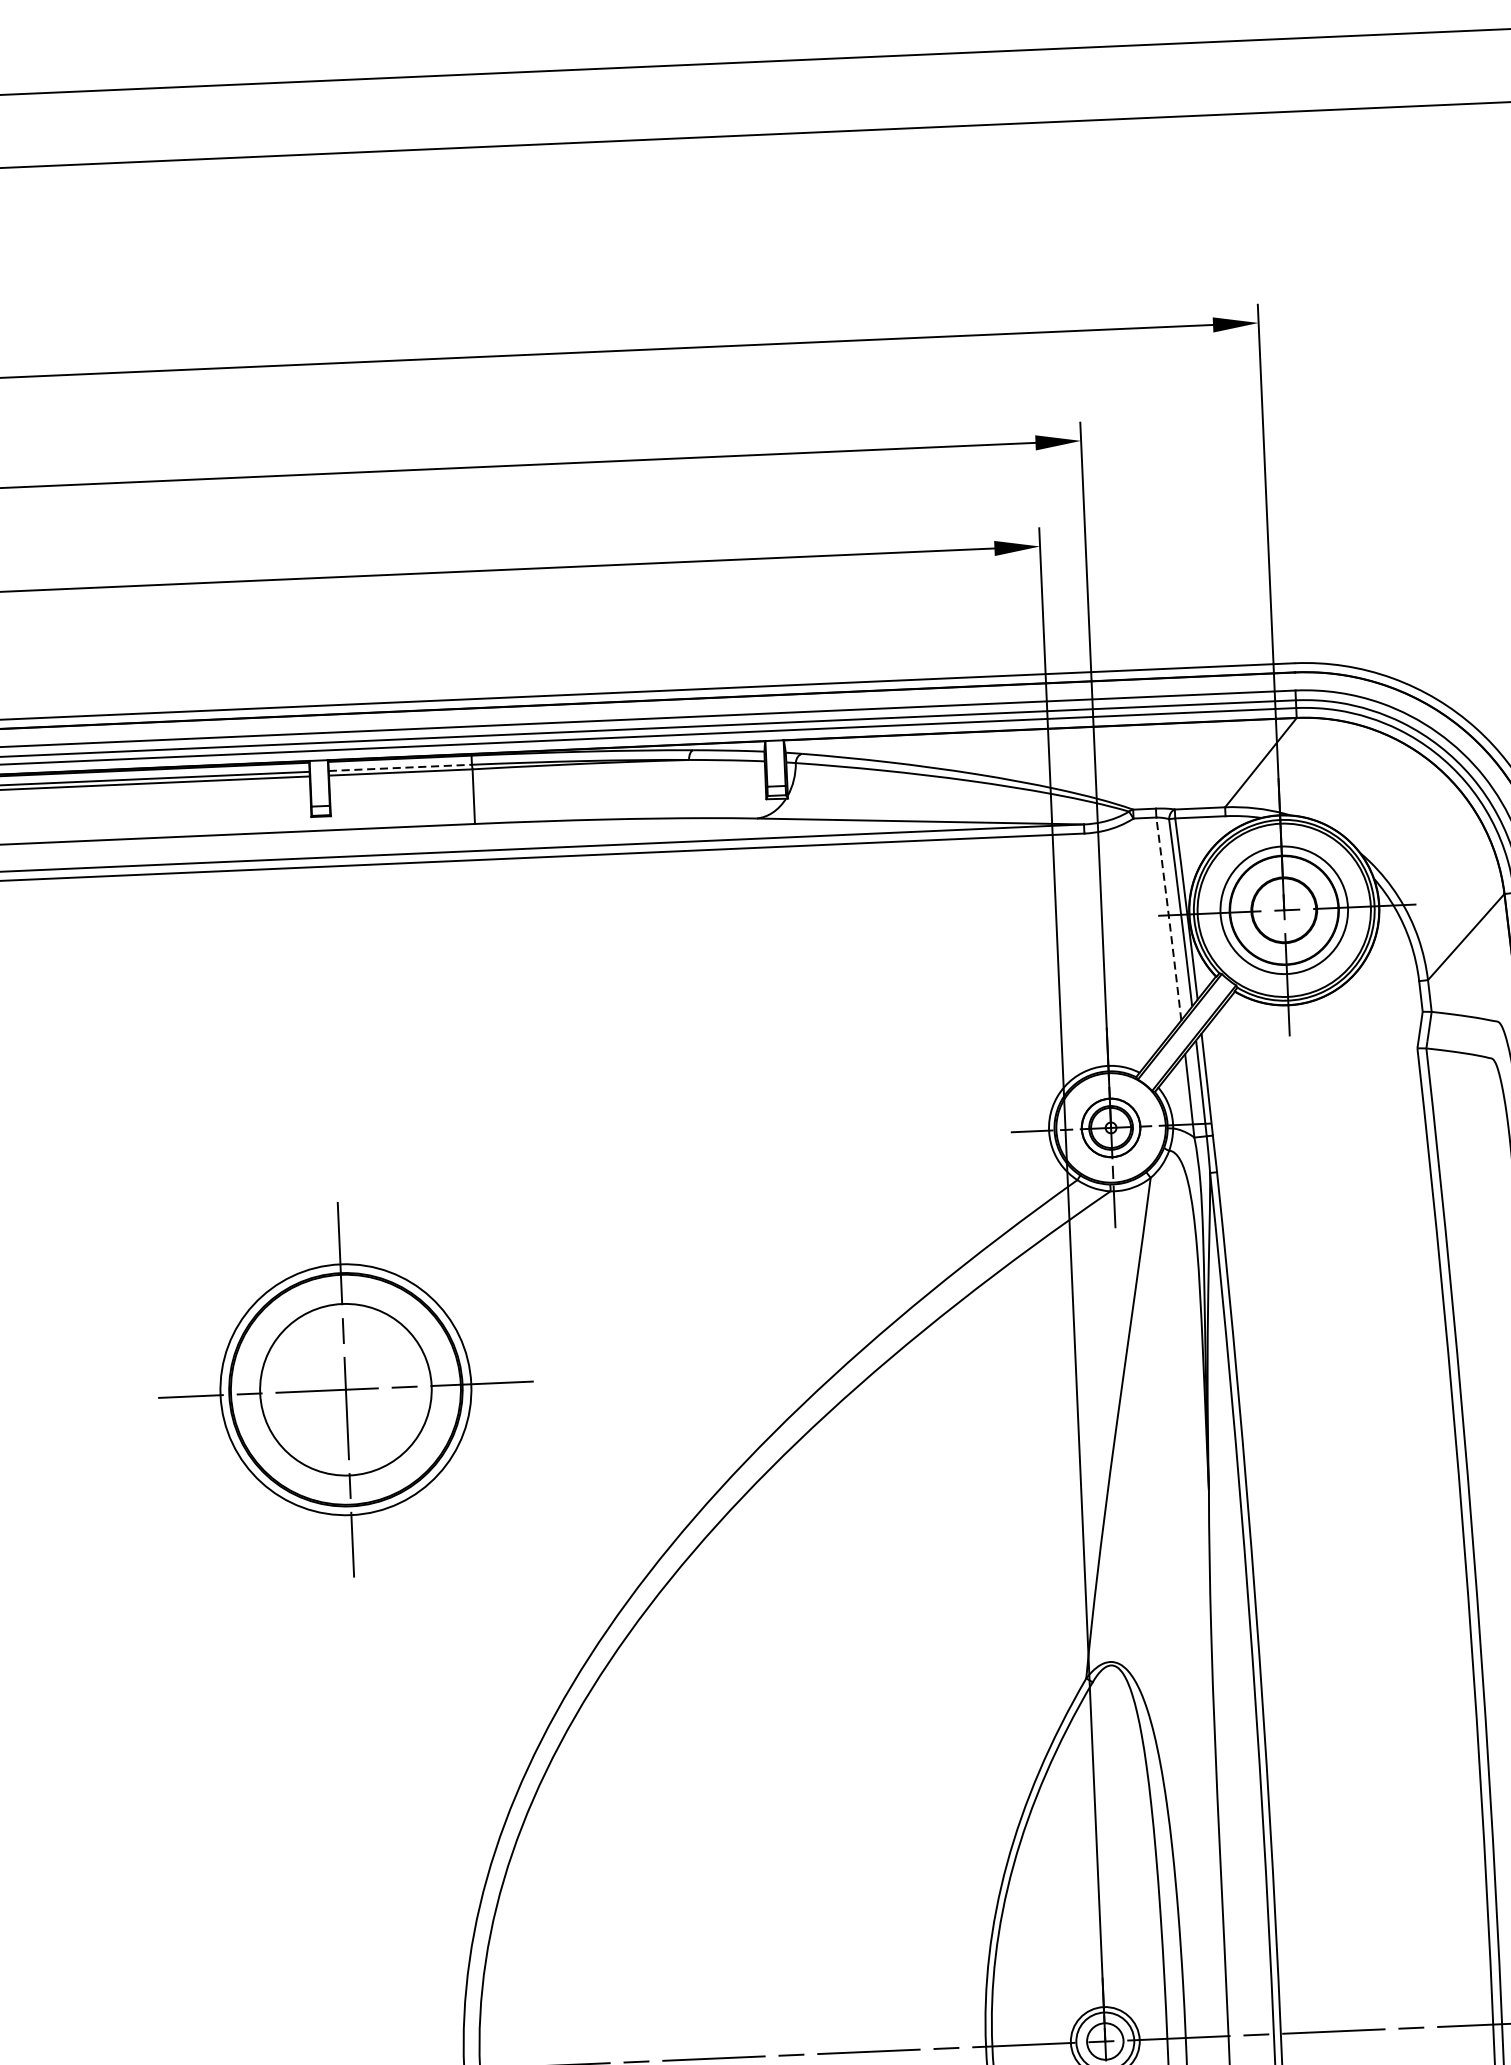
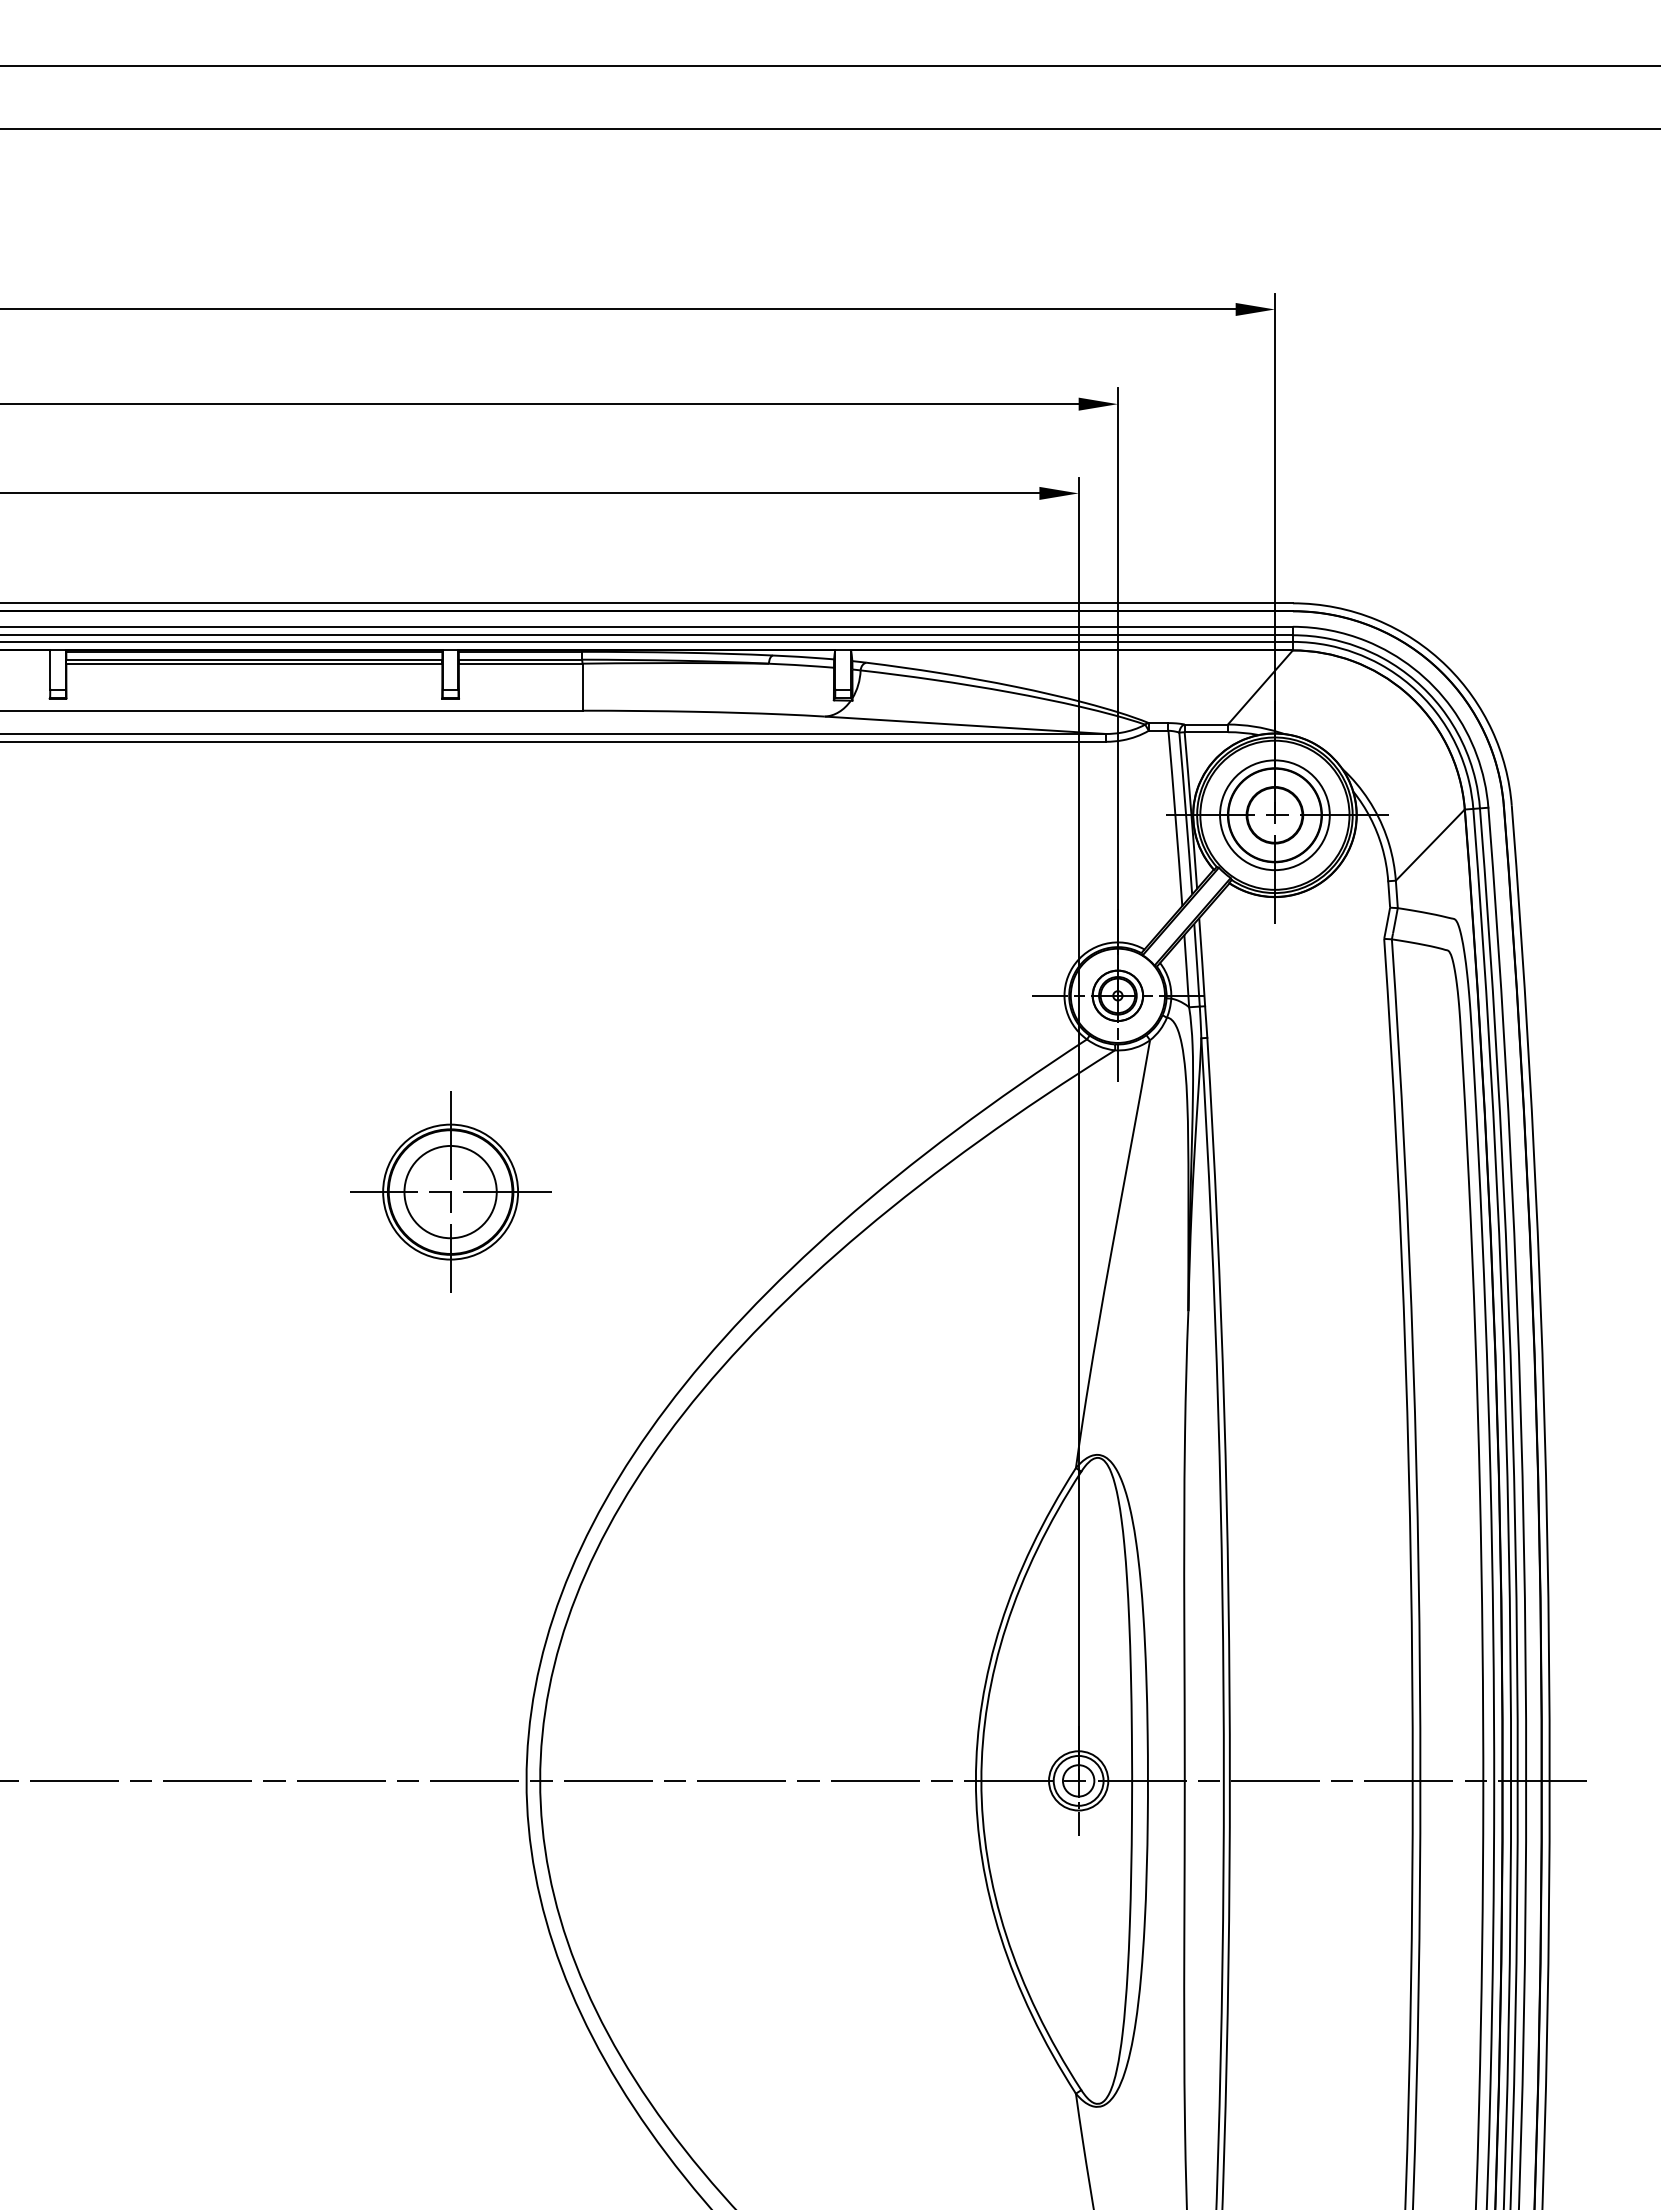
line: (400, 767) -> (520, 659), dashed -> solid
arc: (1168, 919) -> (1175, 818), dashed -> solid
part: (346, 1388) -> (450, 1191), size x0.62

